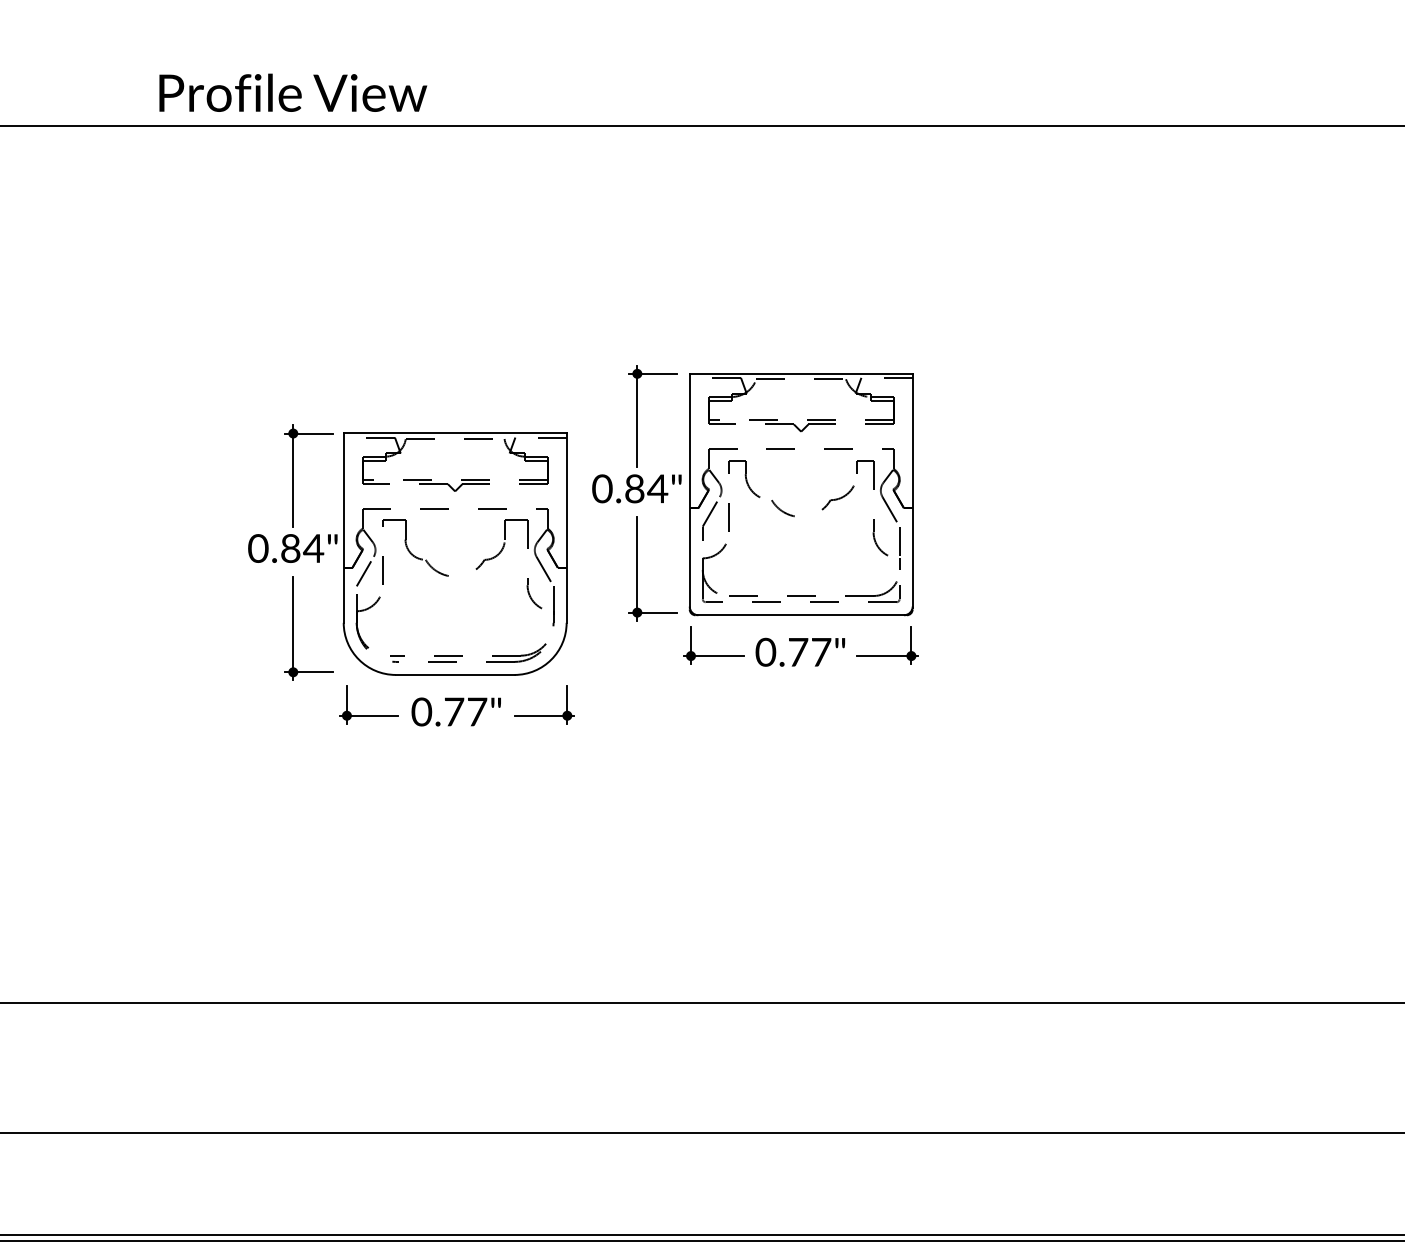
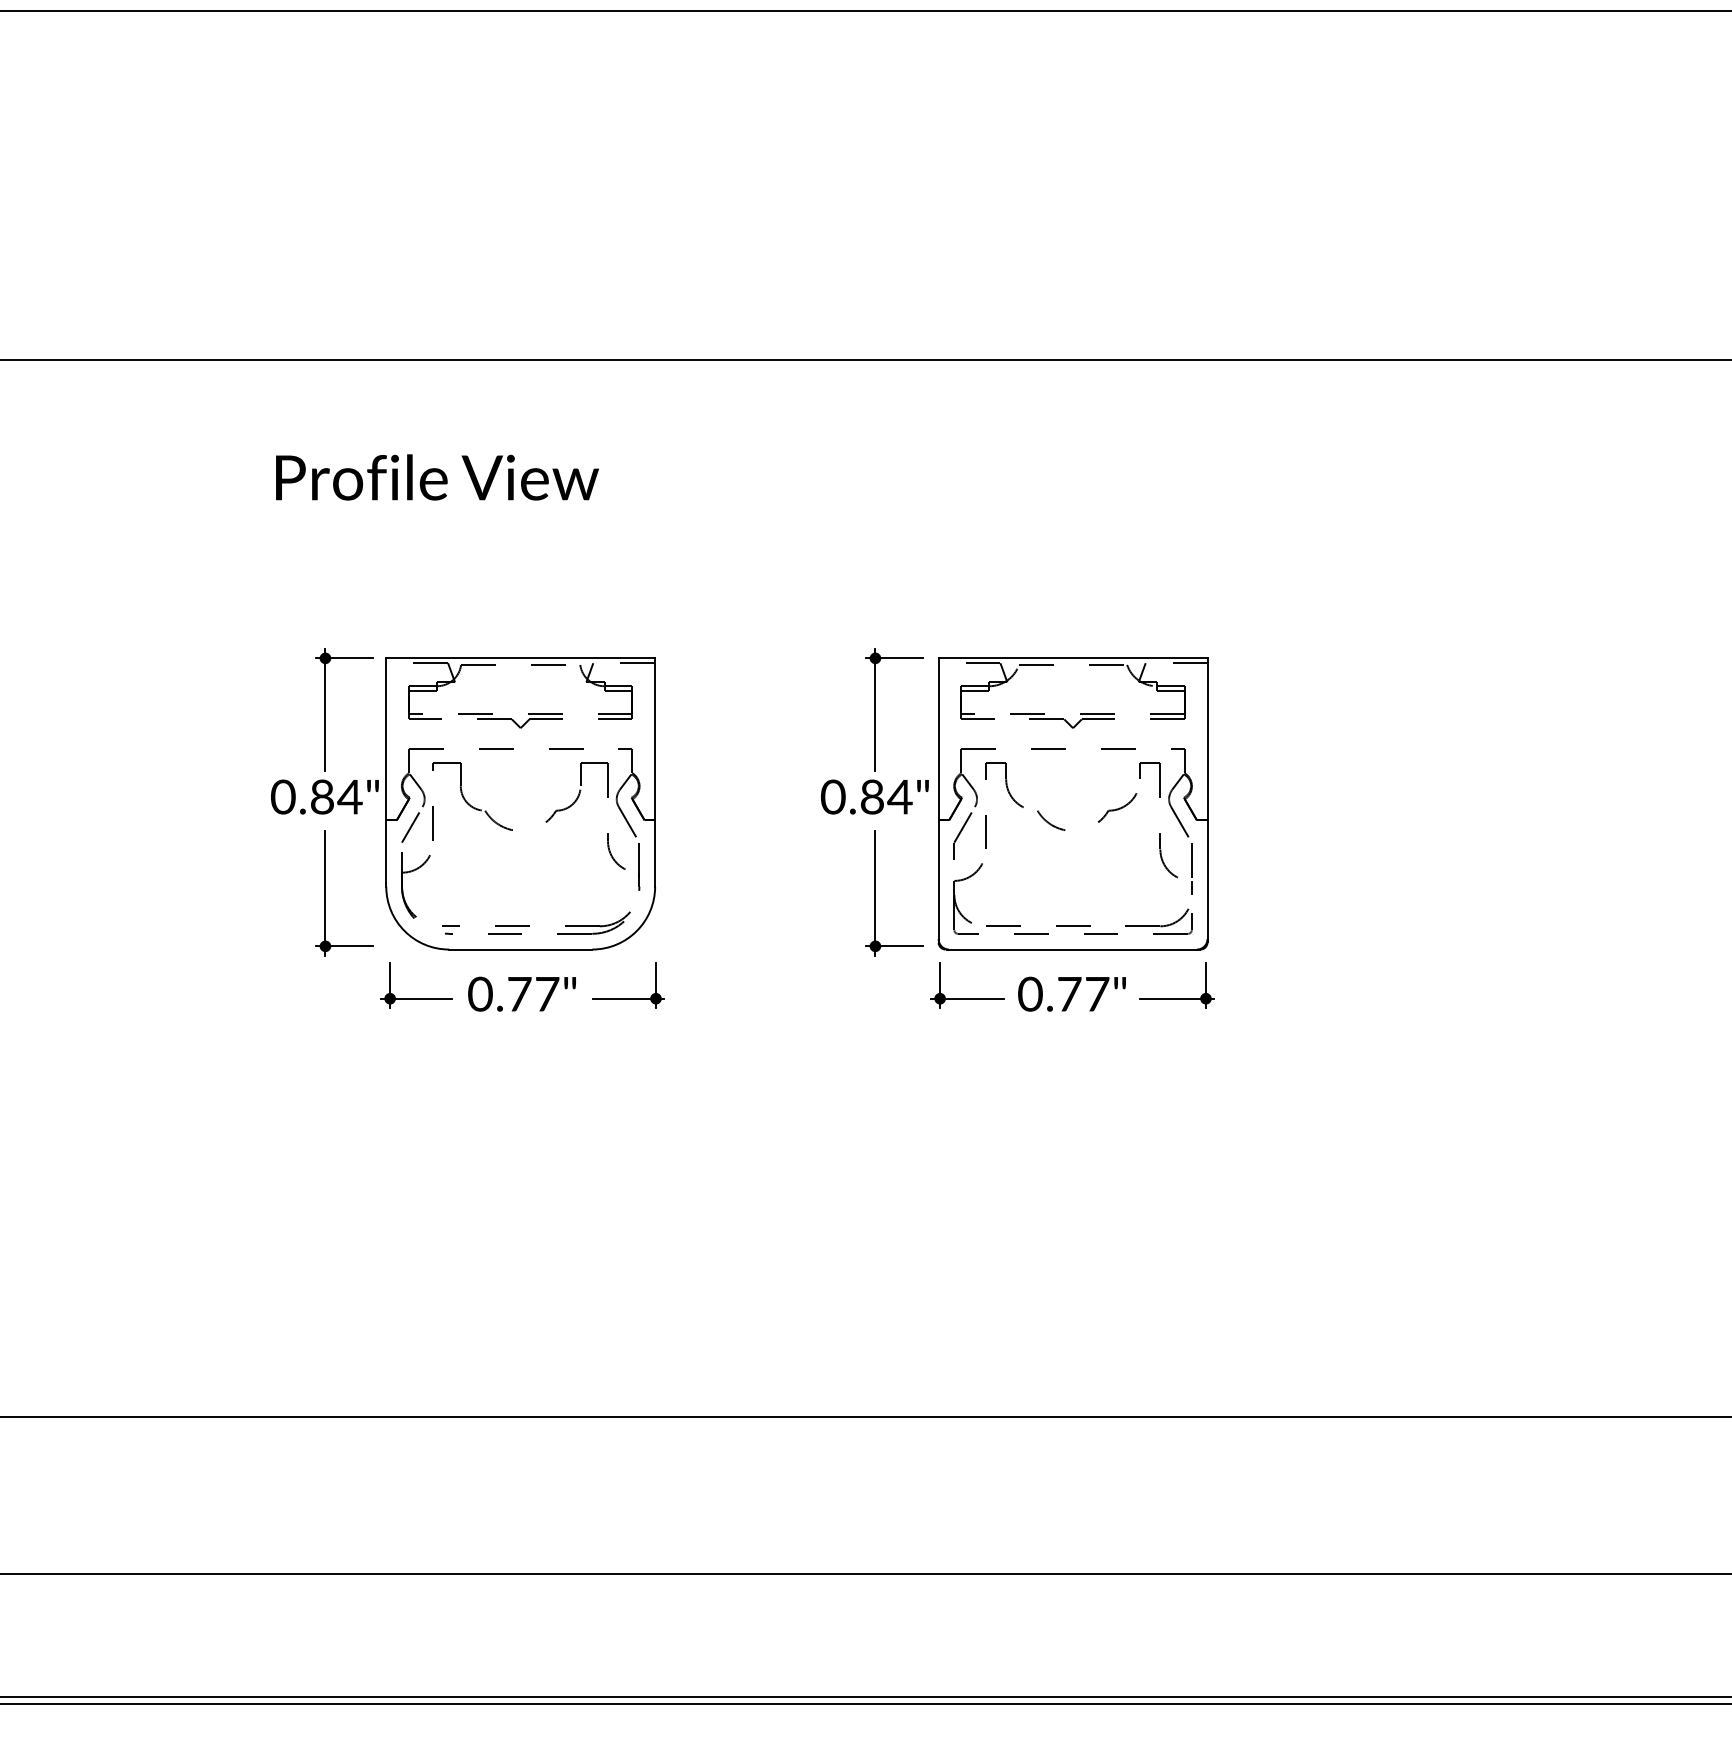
text: (293, 92) -> (437, 477), moved
part: (411, 575) -> (467, 829), moved

